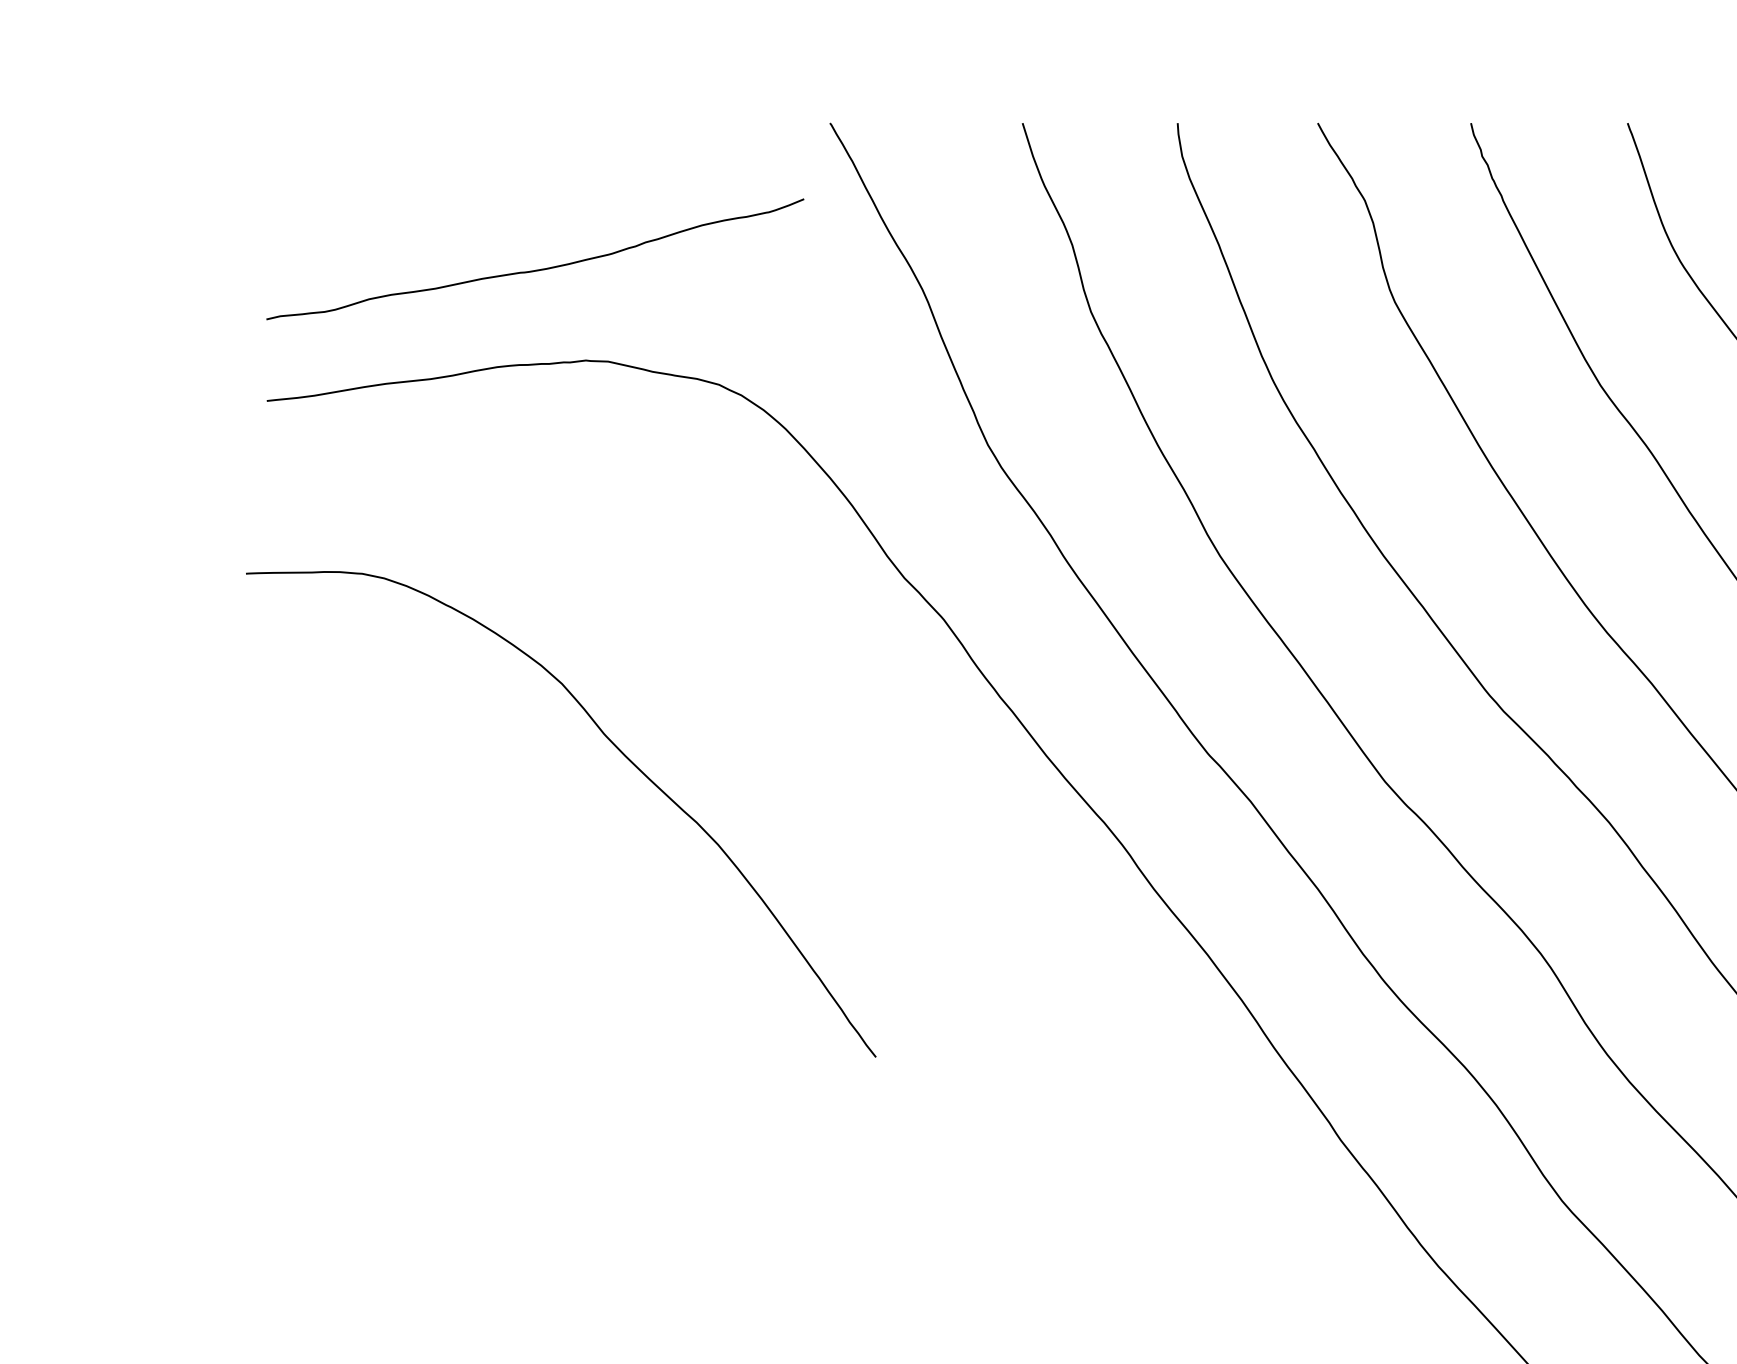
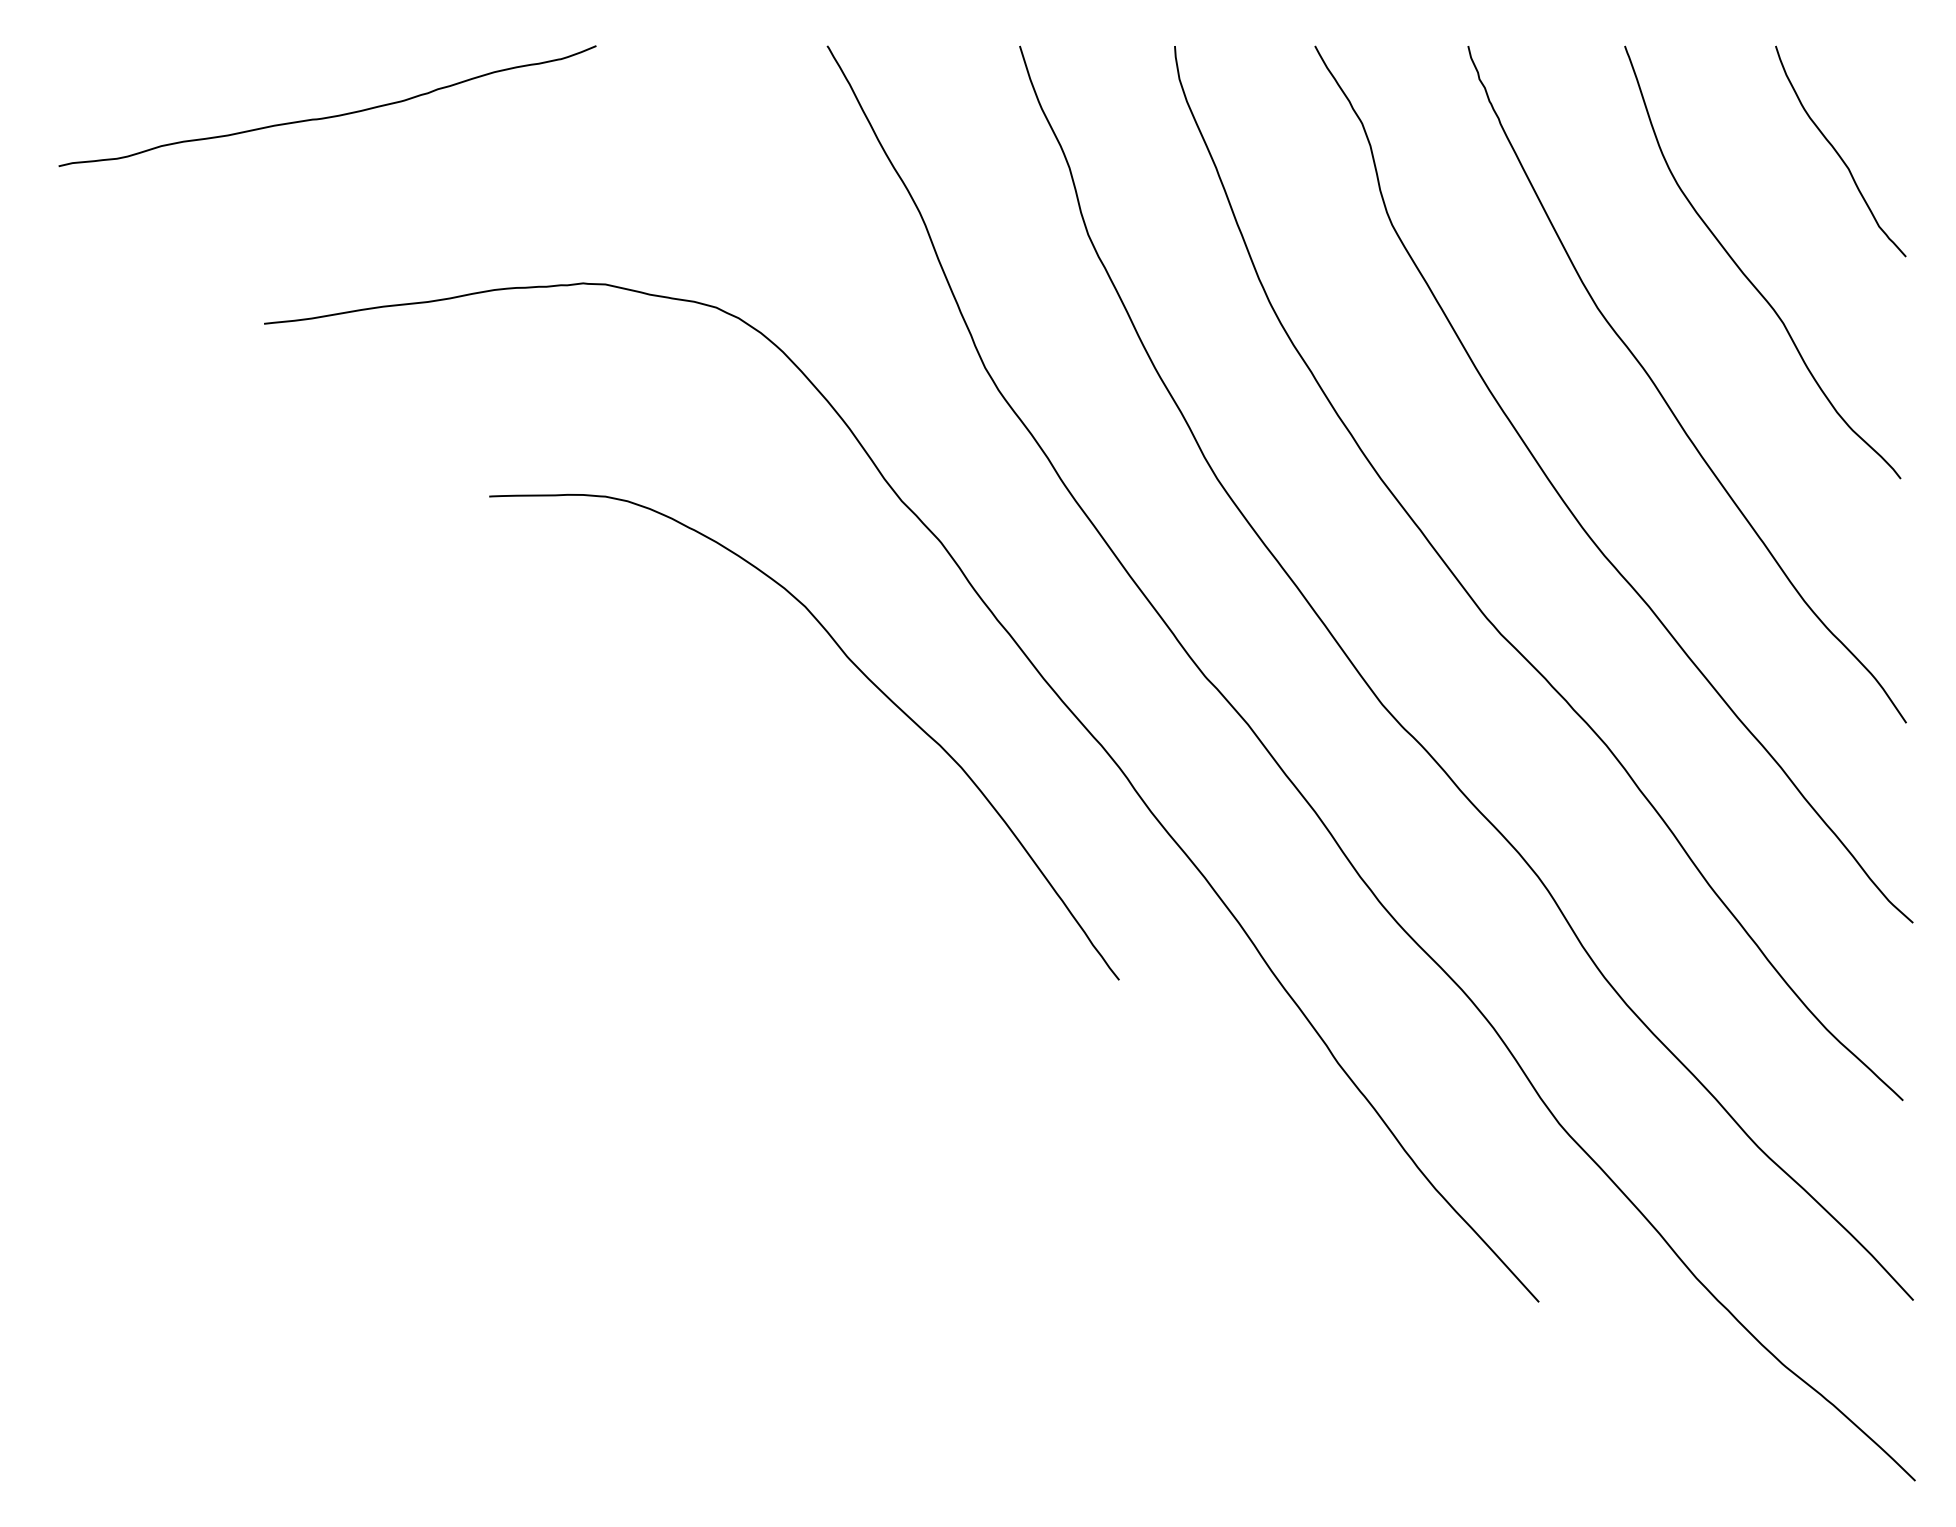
curve: (535, 269) -> (327, 116), moved
curve: (621, 753) -> (864, 676), moved

